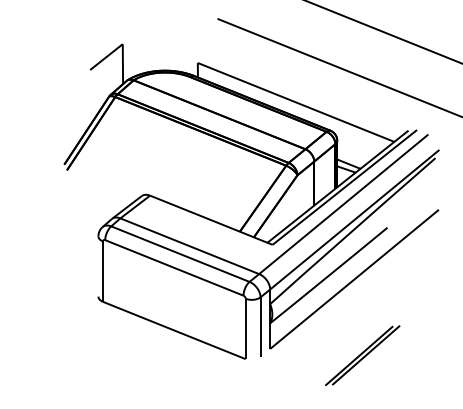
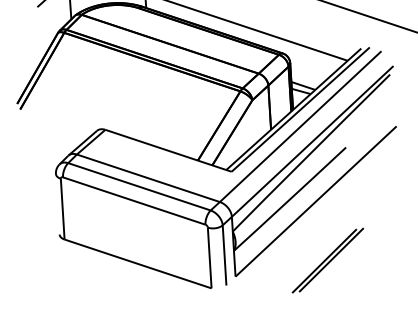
part: (362, 355) -> (327, 260), moved

